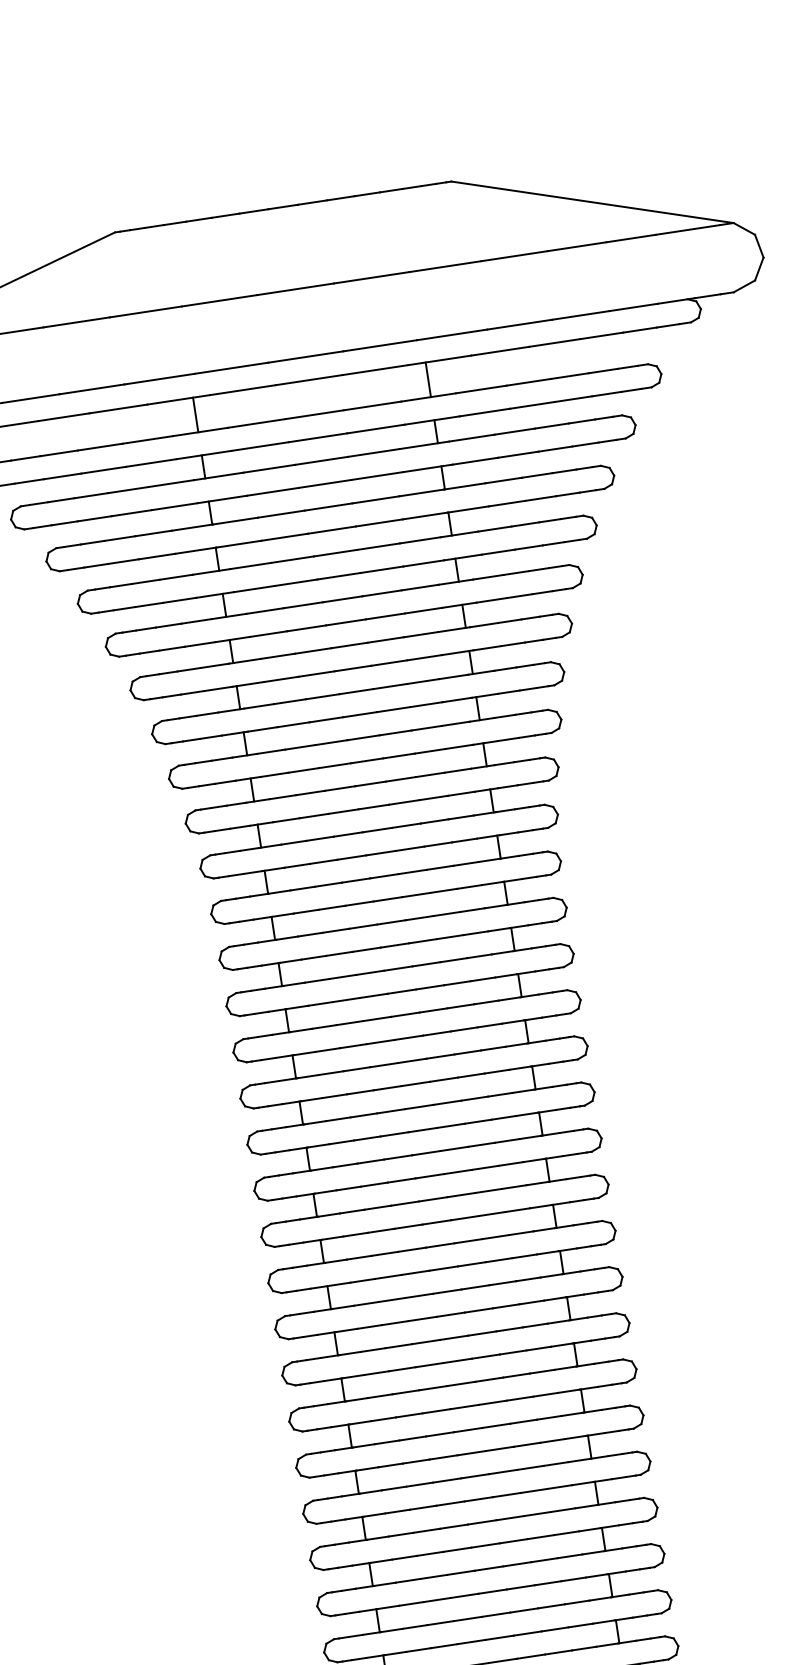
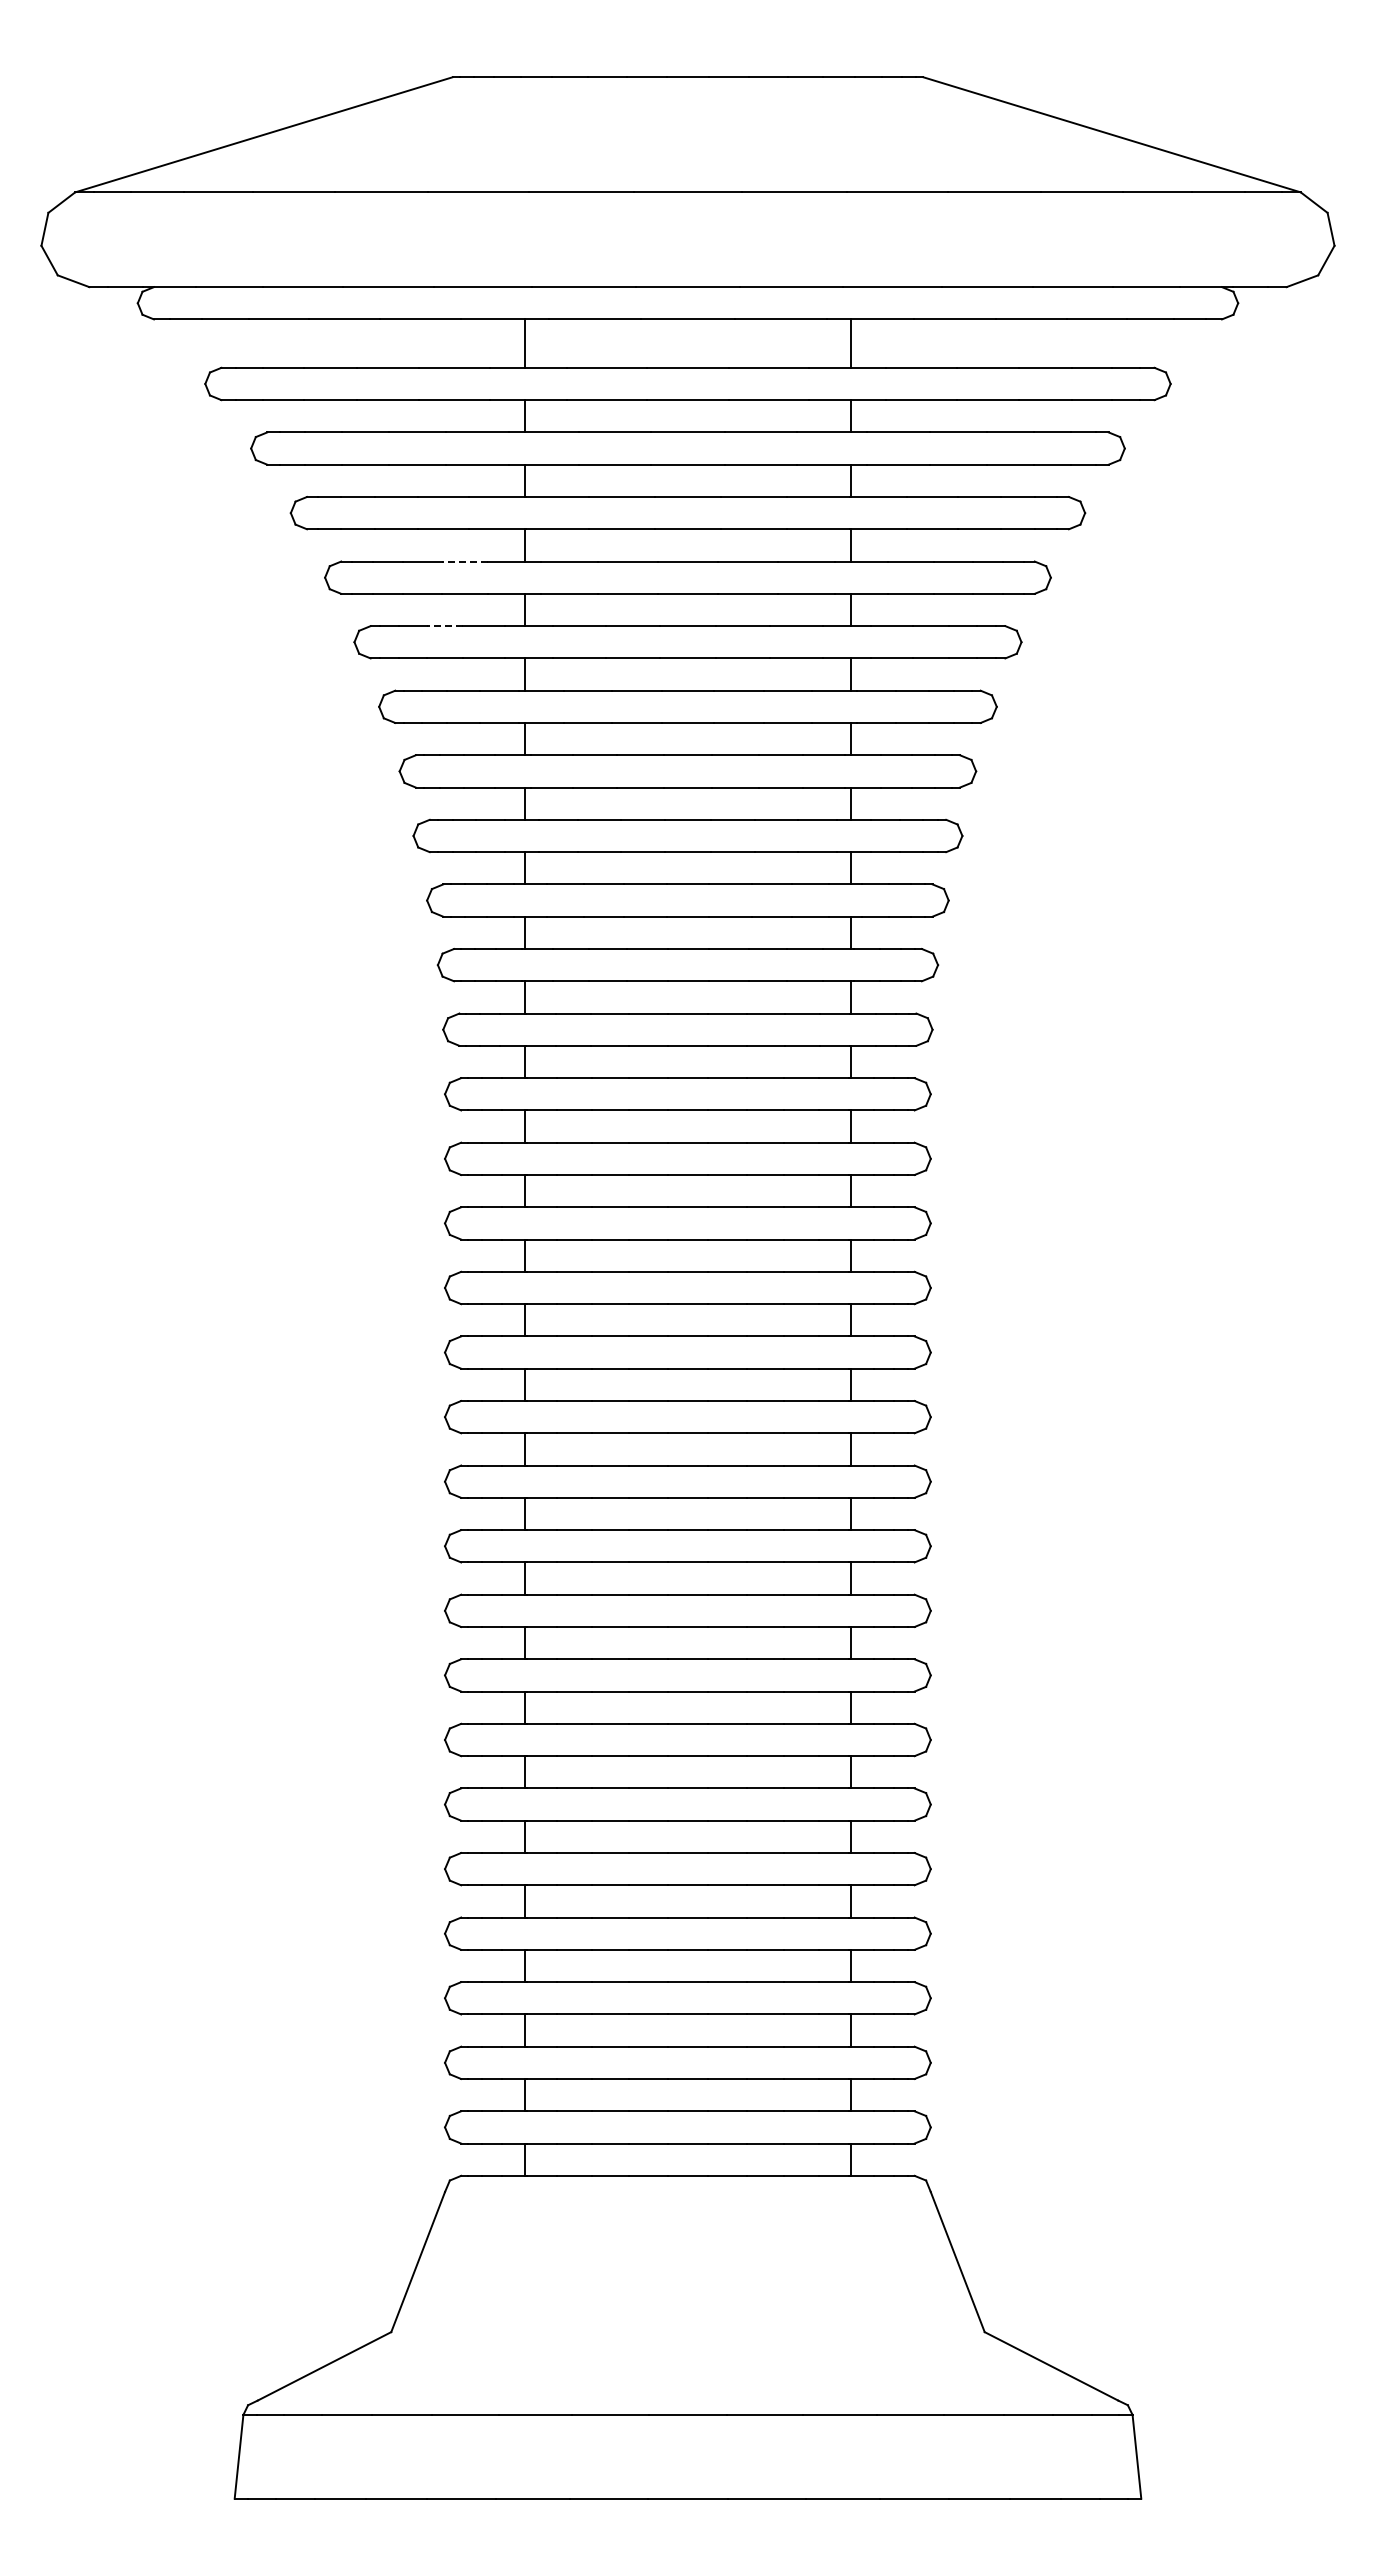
line: (175, 577) -> (464, 561), solid -> dashed
line: (168, 625) -> (444, 626), solid -> dashed

